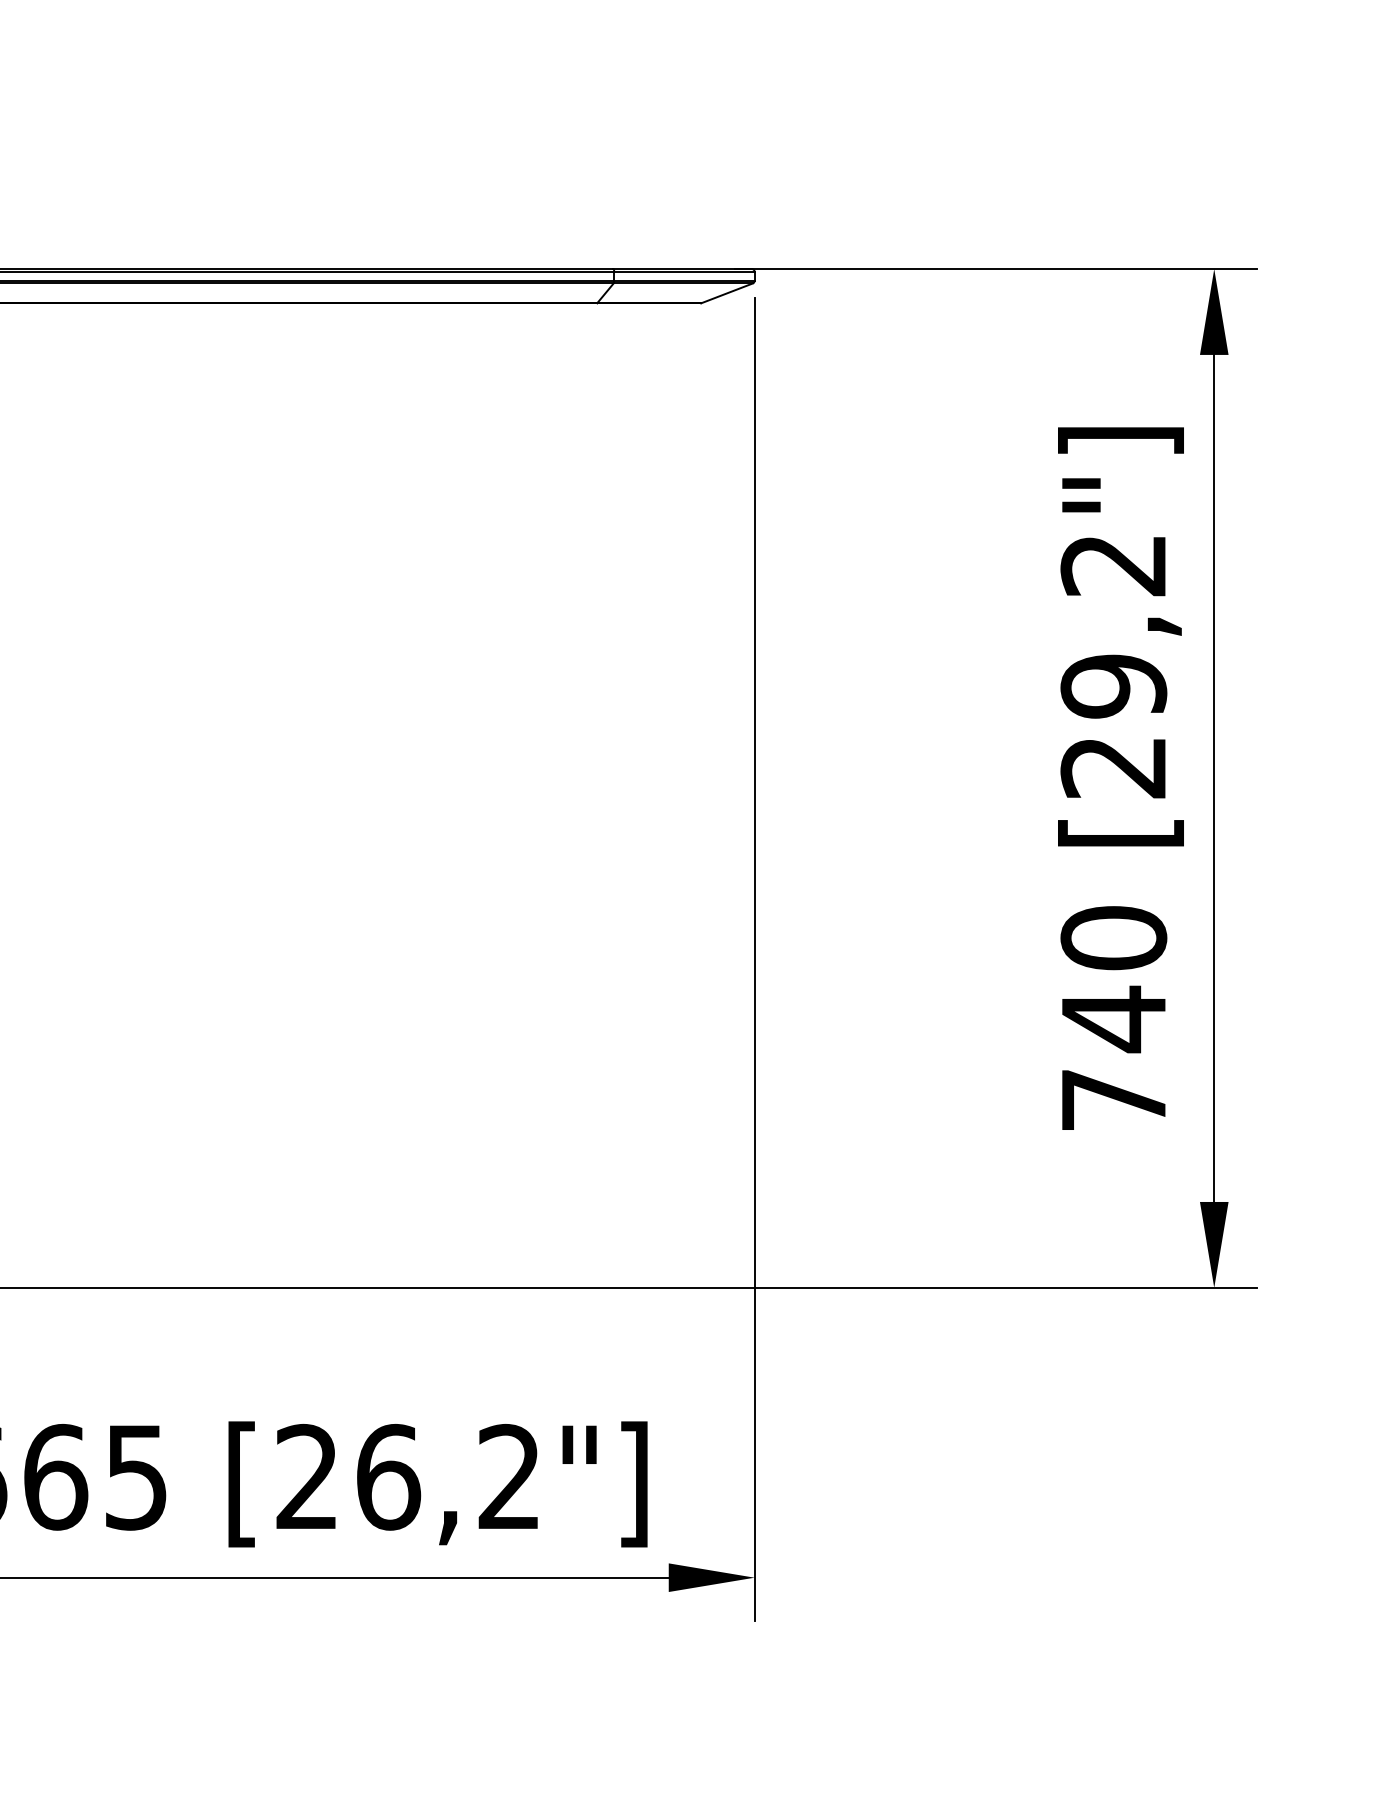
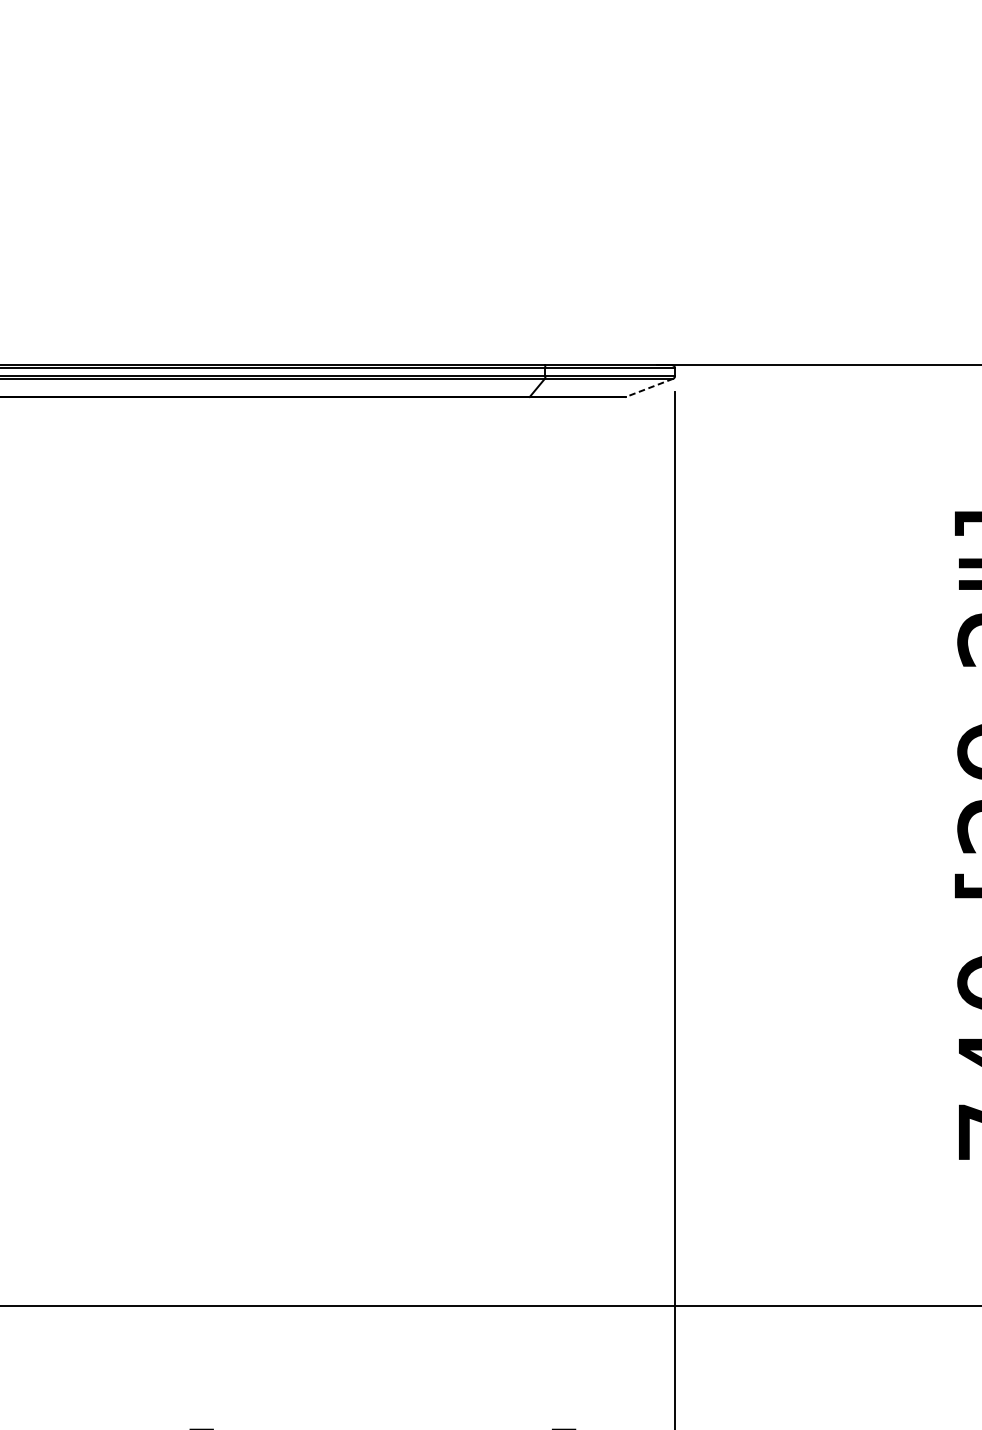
line: (727, 293) -> (649, 388), solid -> dashed

